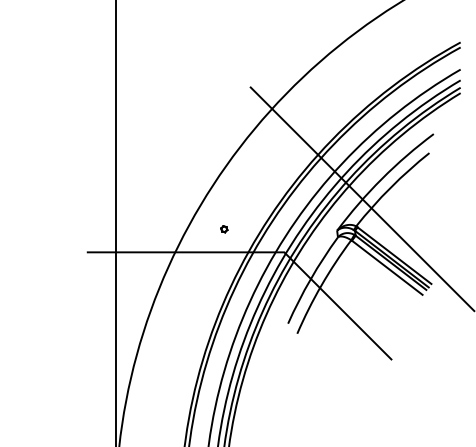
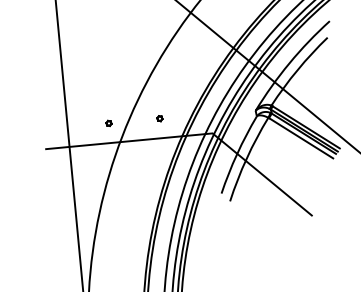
part: (164, 229) -> (109, 123), added

